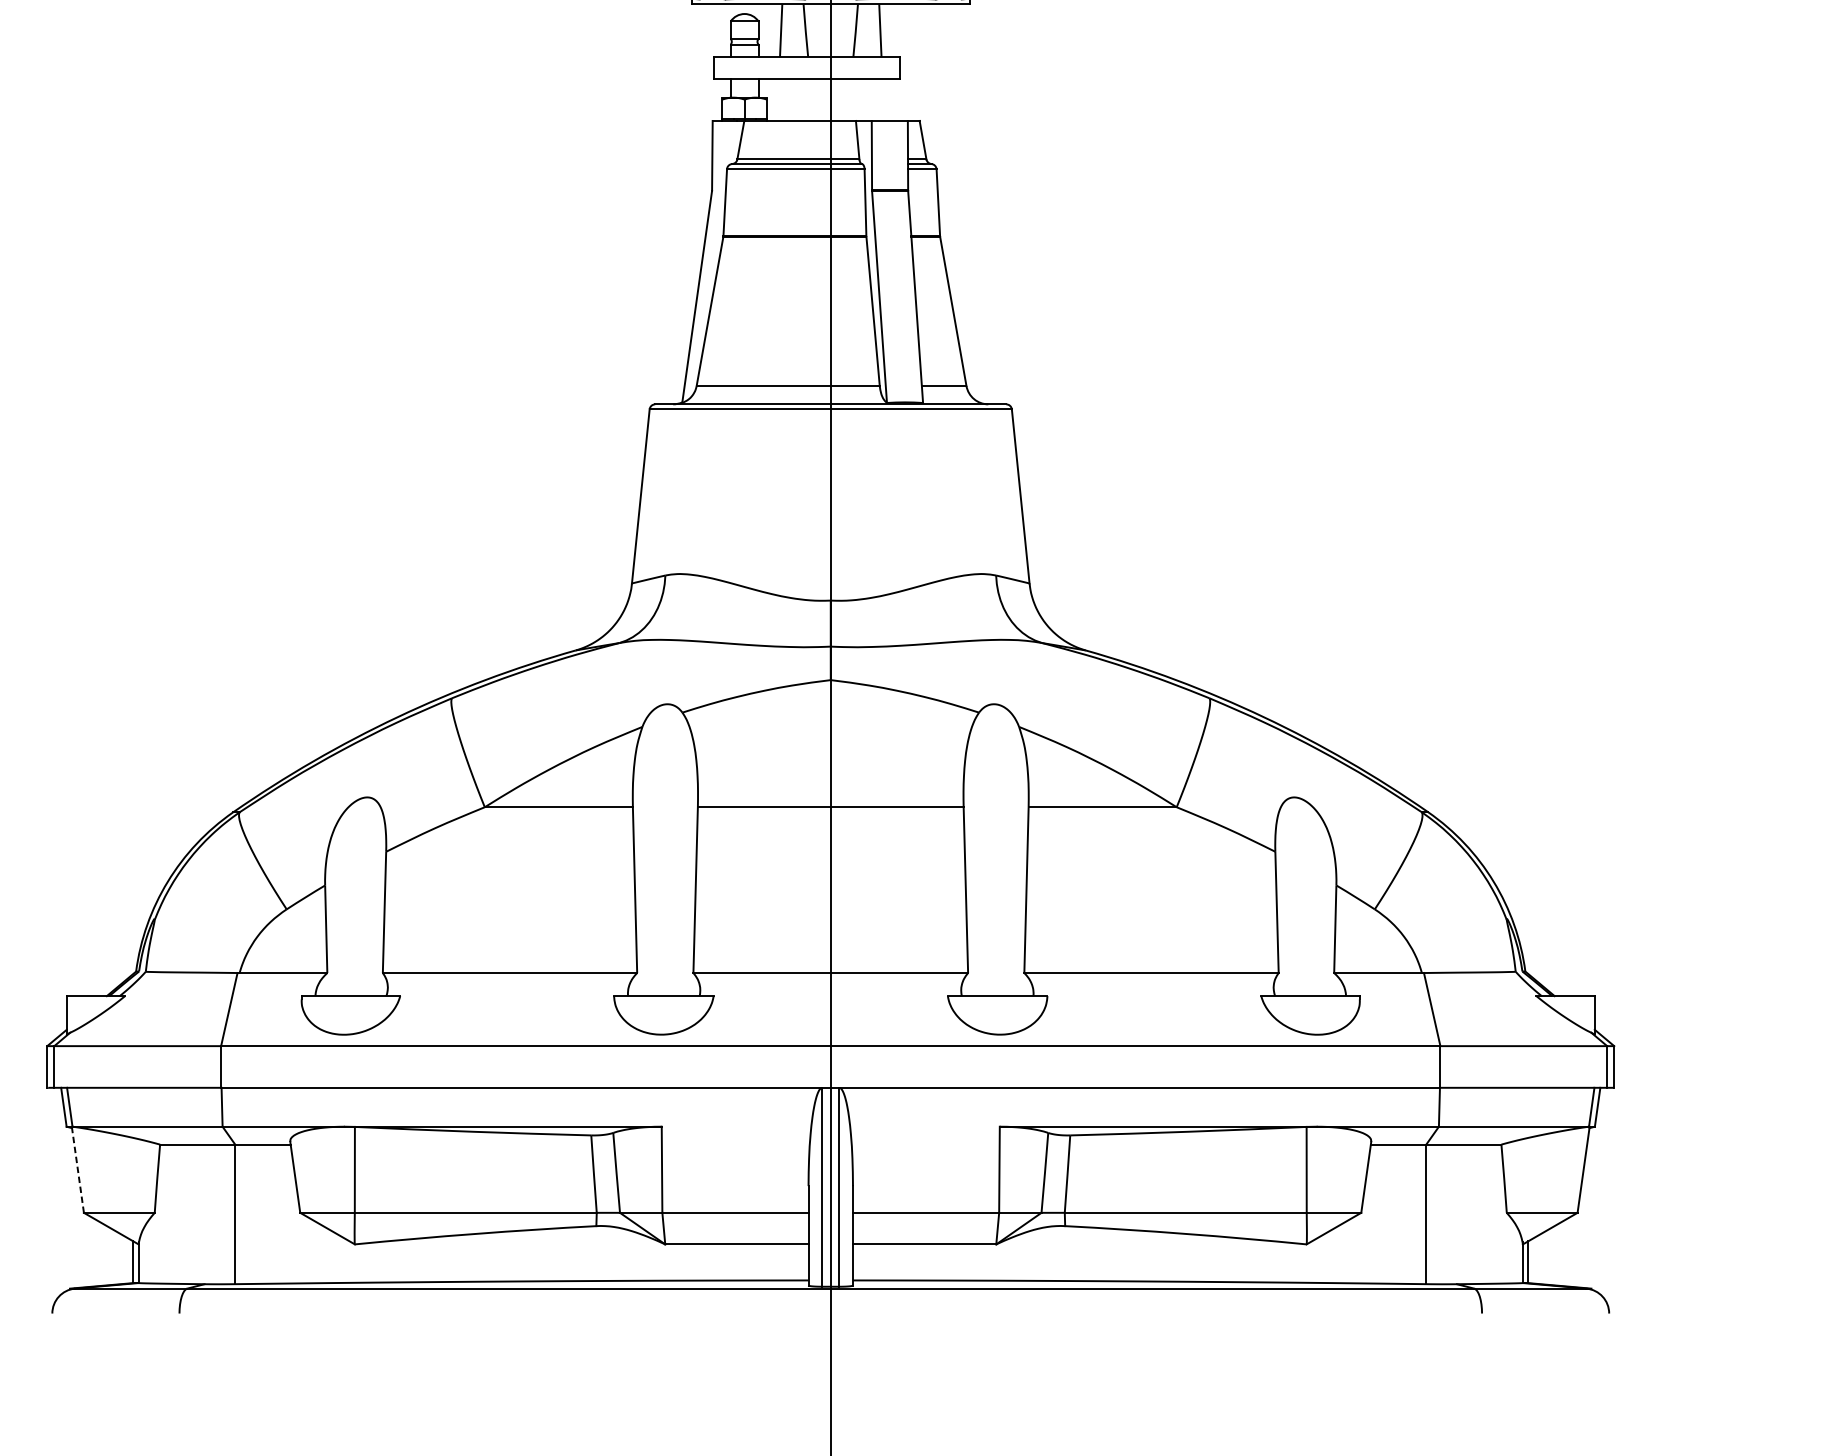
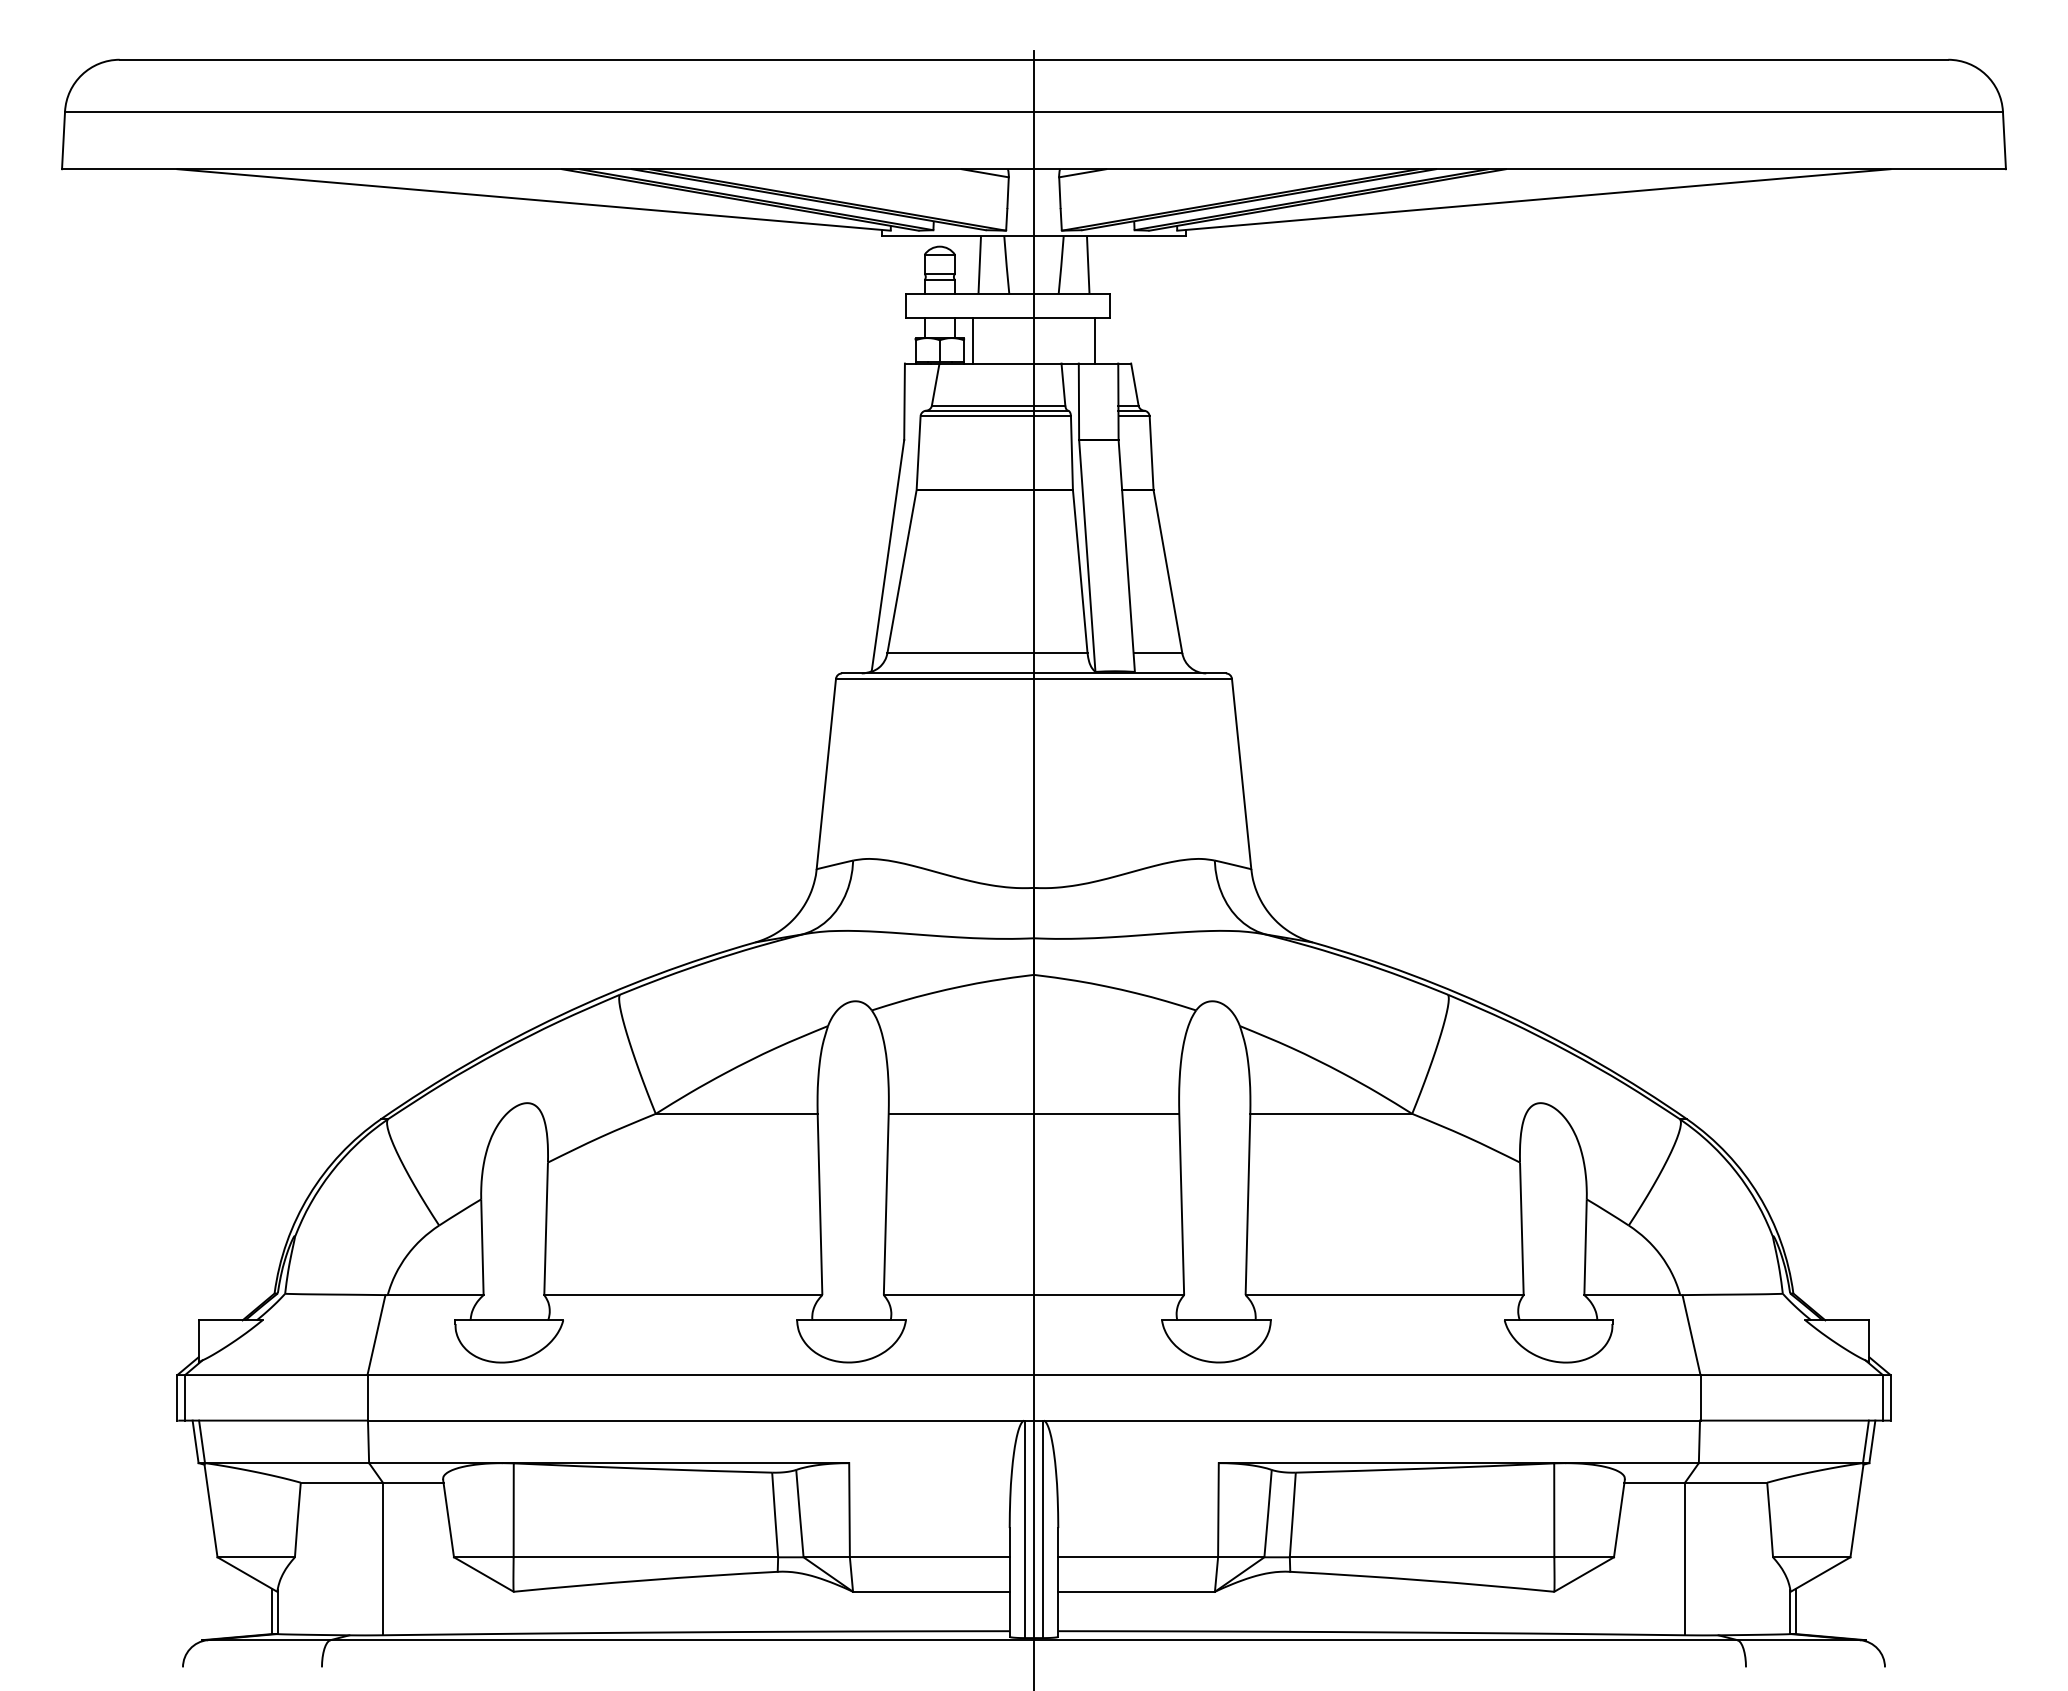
line: (775, 99) -> (973, 340), added
line: (886, 99) -> (1094, 340), added
line: (77, 1170) -> (210, 1510), dashed -> solid

